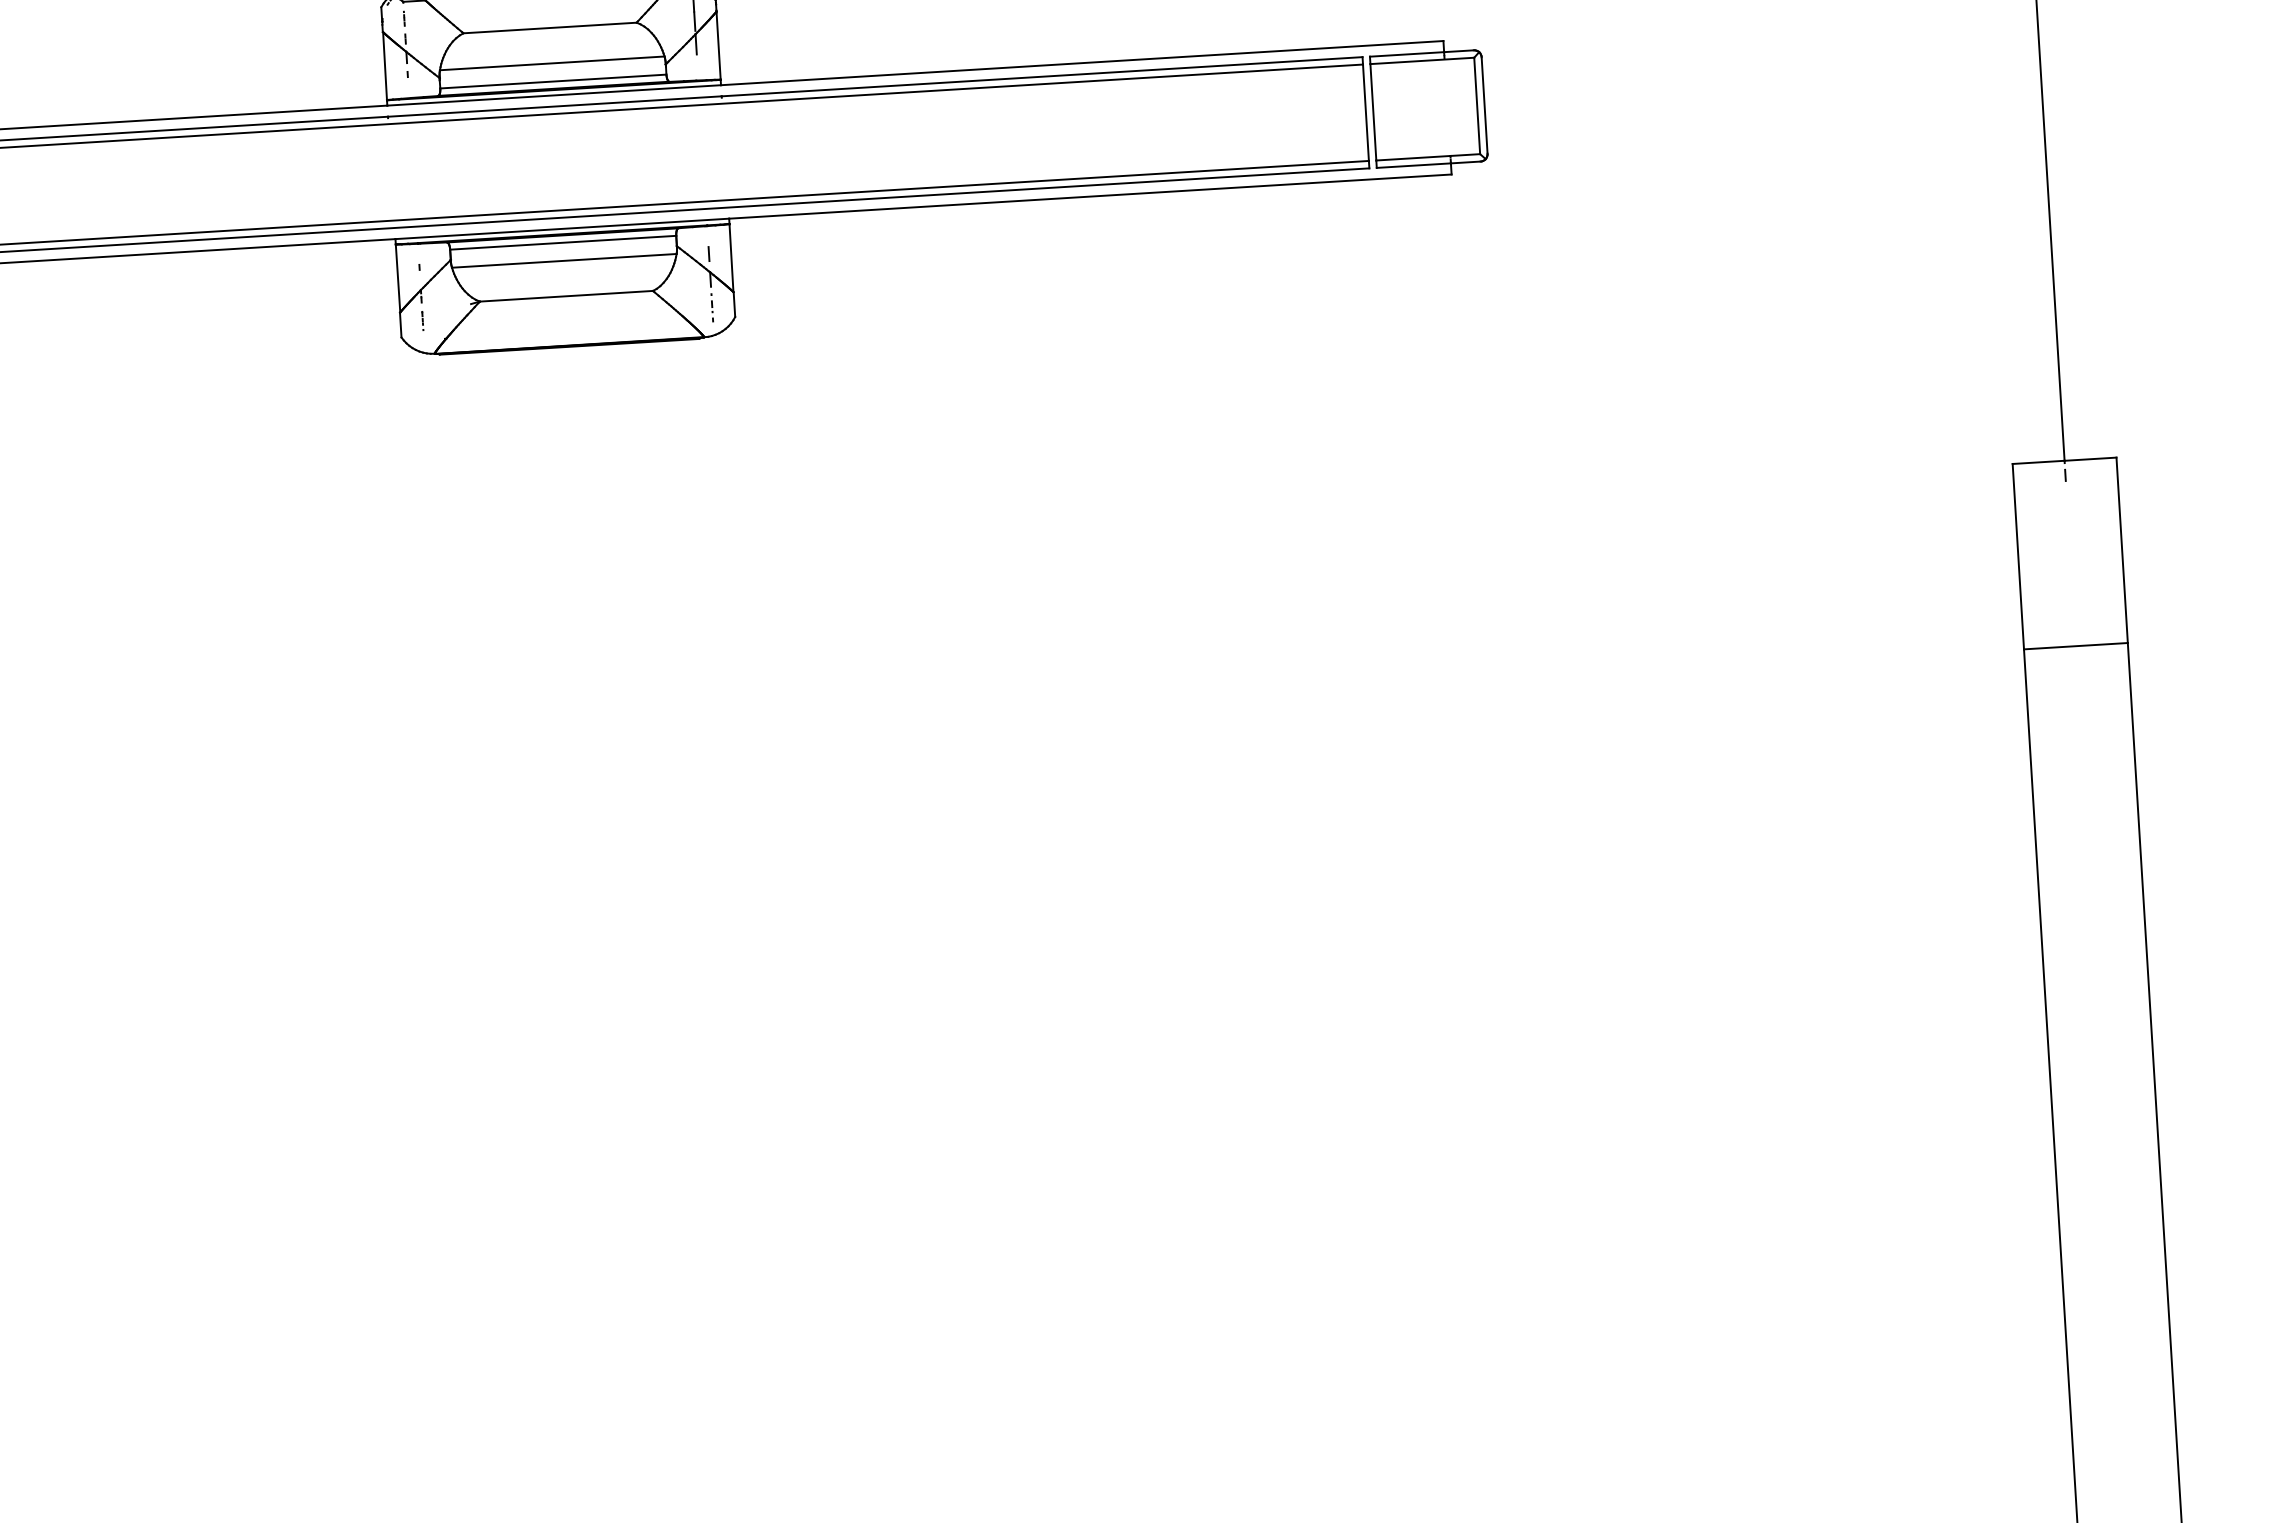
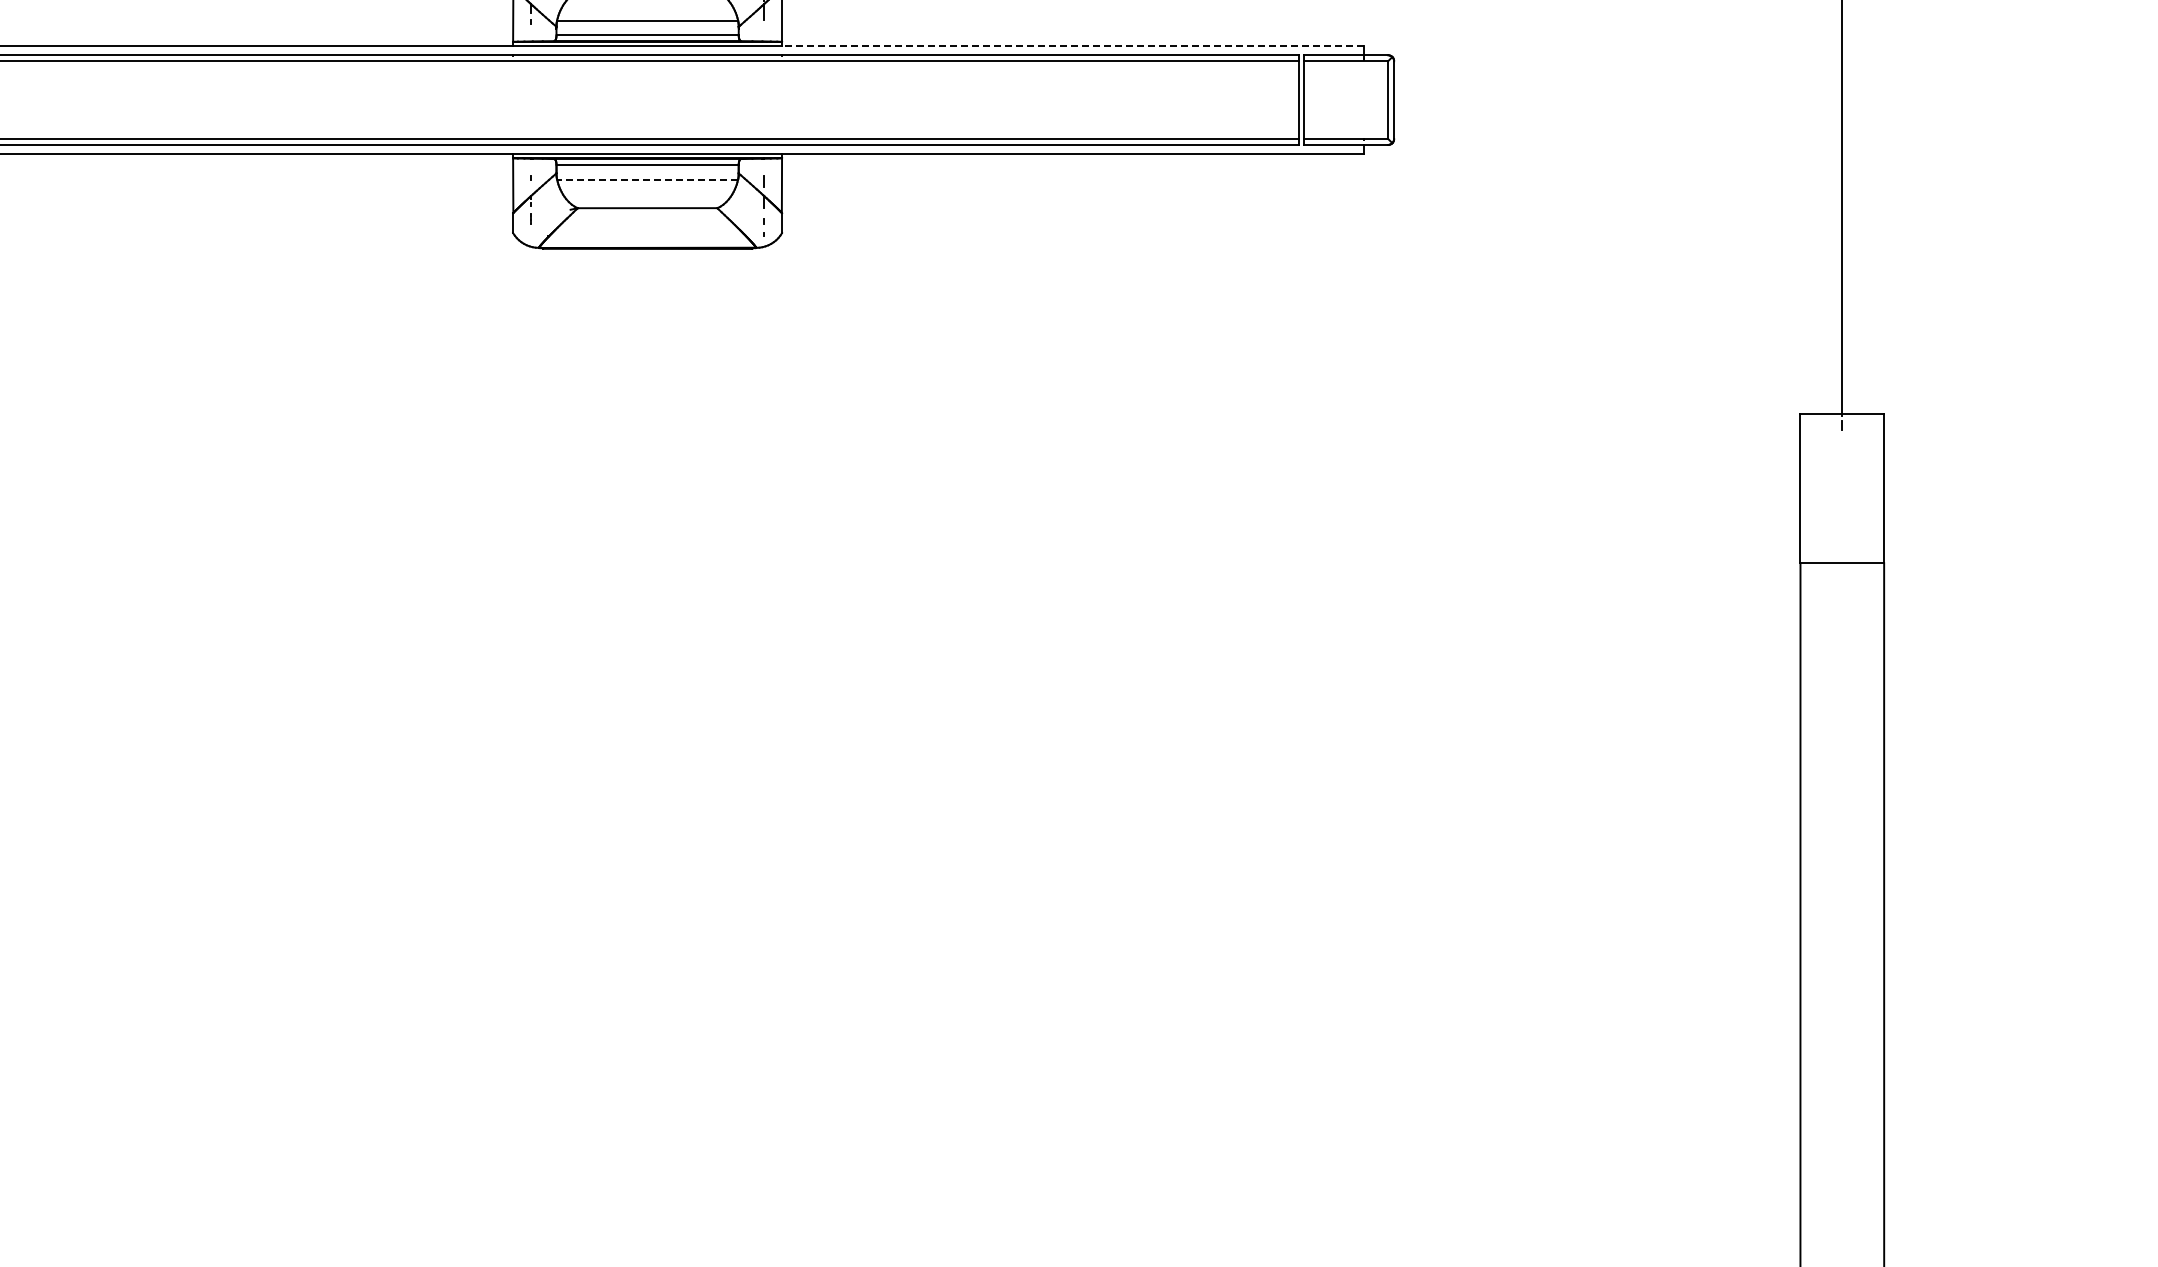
line: (1081, 63) -> (1072, 46), solid -> dashed
line: (564, 260) -> (647, 179), solid -> dashed

